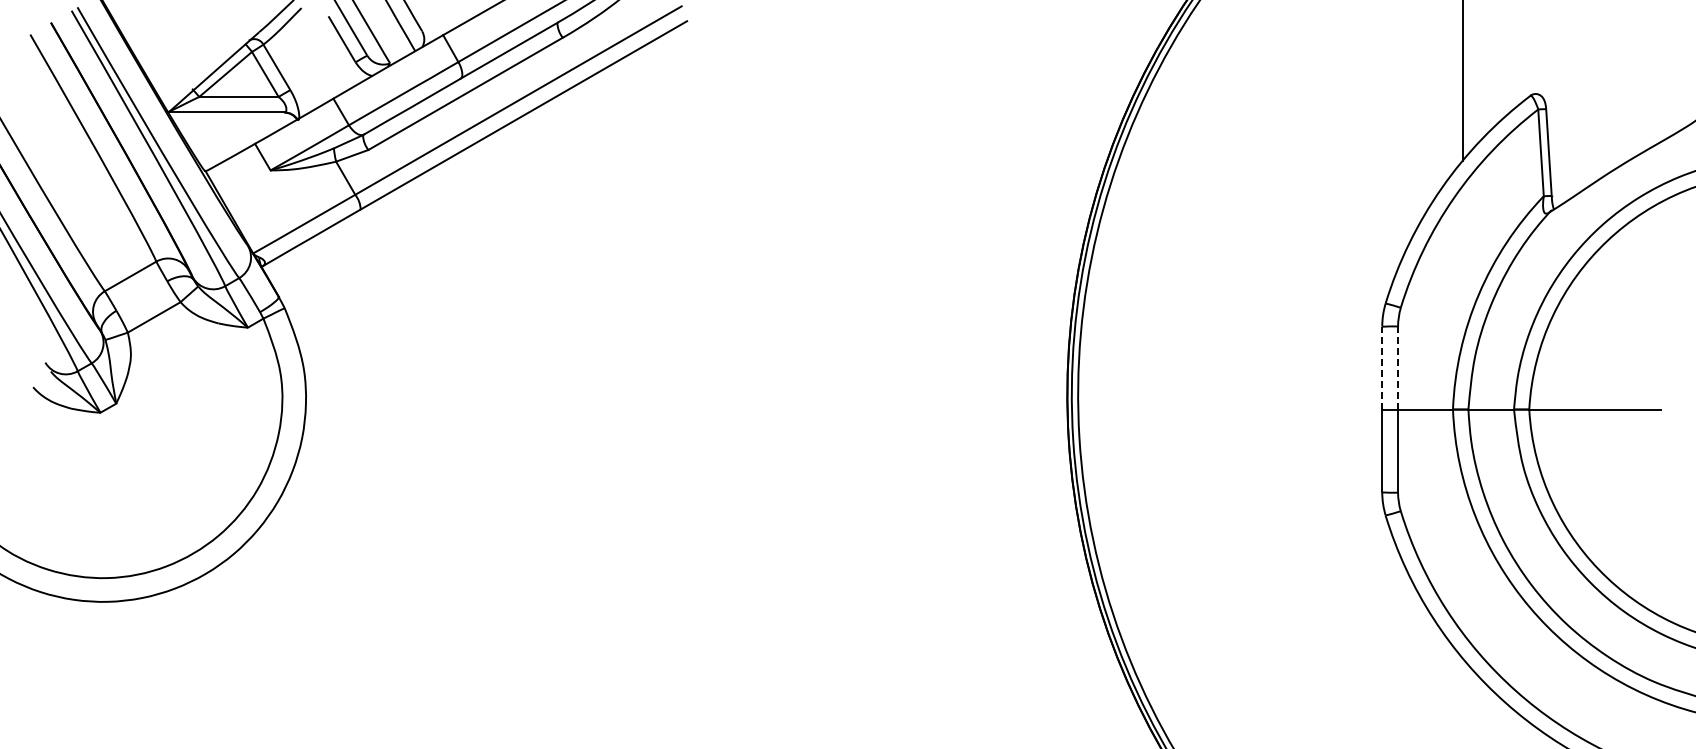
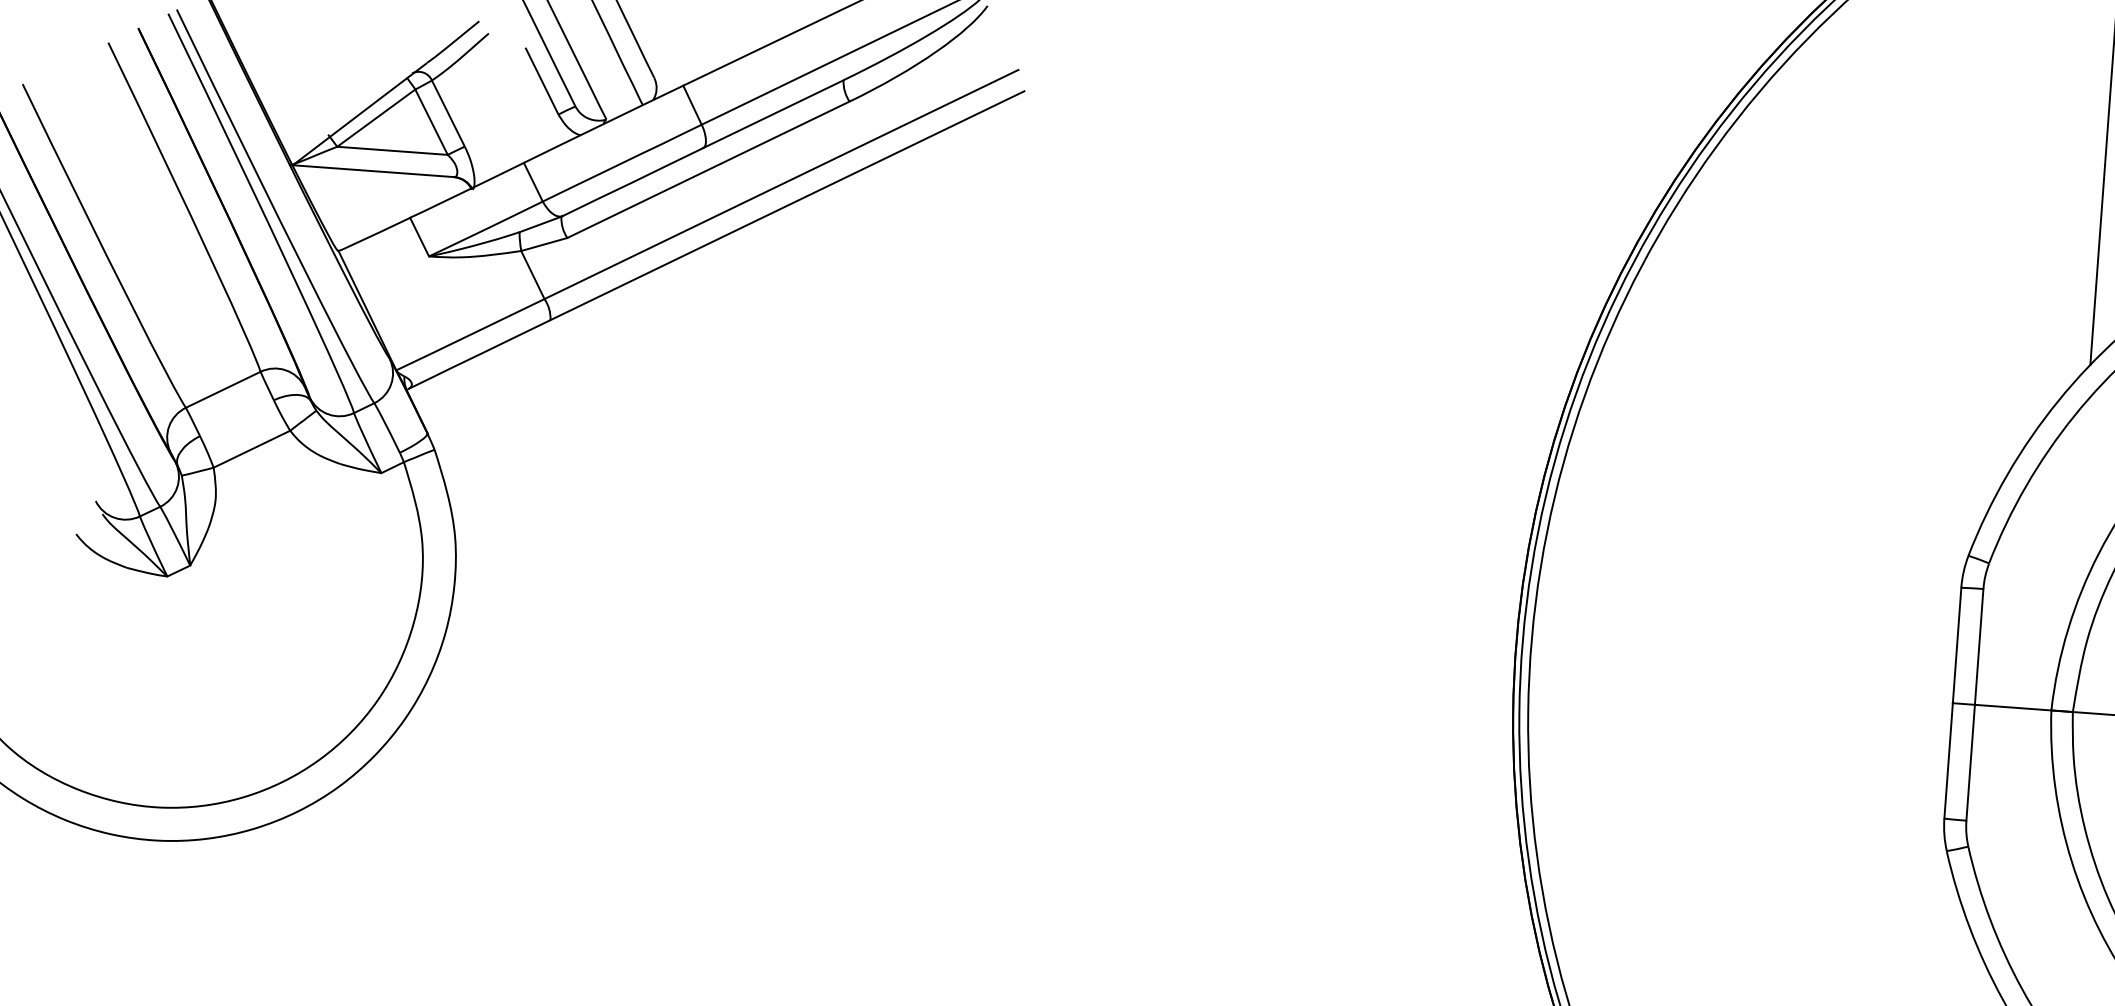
line: (1382, 367) -> (1957, 644), dashed -> solid
line: (1398, 368) -> (1979, 647), dashed -> solid

